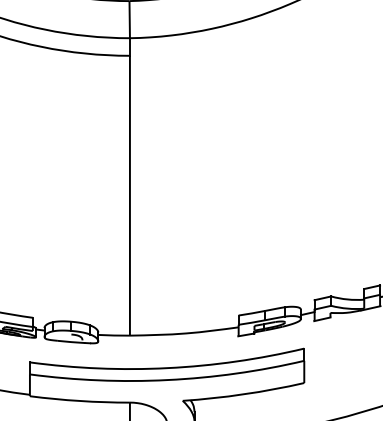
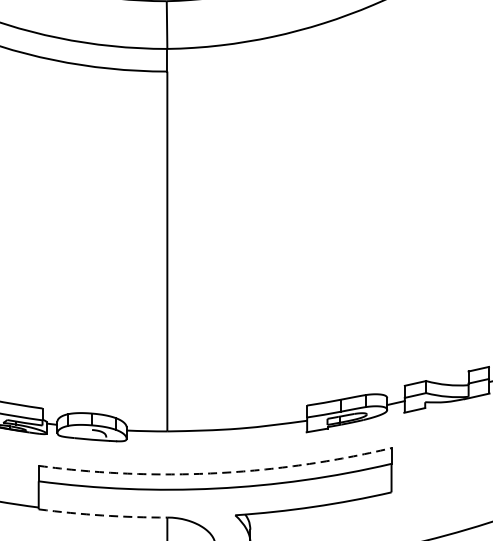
arc: (167, 368) -> (215, 473), solid -> dashed
arc: (79, 401) -> (102, 516), solid -> dashed

